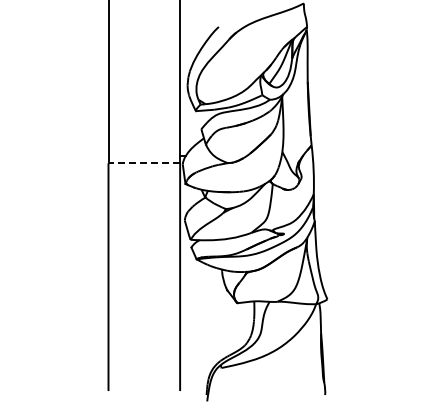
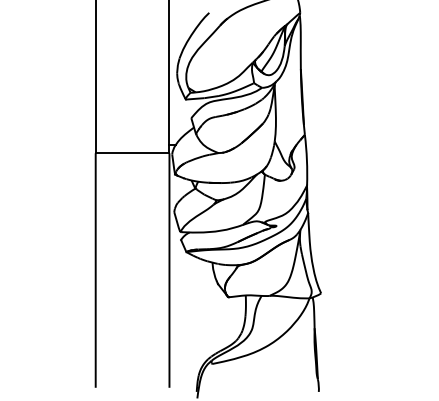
line: (144, 163) -> (132, 153), dashed -> solid

